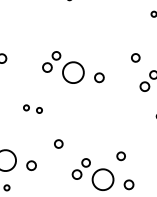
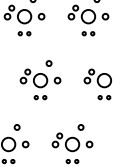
circle: (134, 57) -> (48, 63), moved
part: (32, 108) -> (40, 97), moved
circle: (57, 143) -> (16, 127), moved

